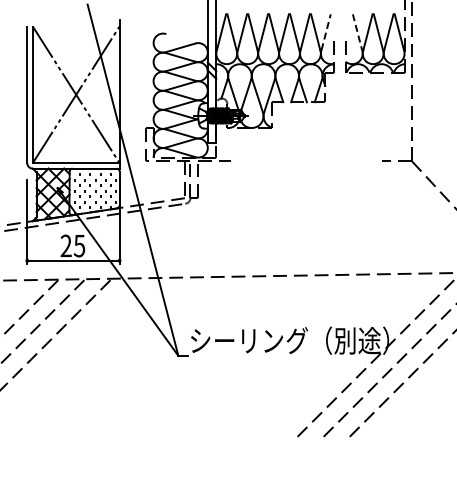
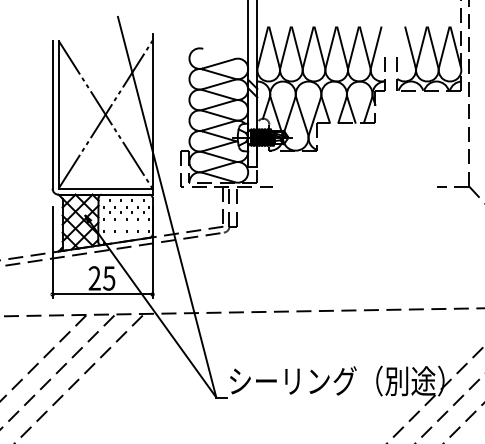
line: (326, 31) -> (376, 46), dashed -> solid
line: (357, 32) -> (410, 47), dashed -> solid

